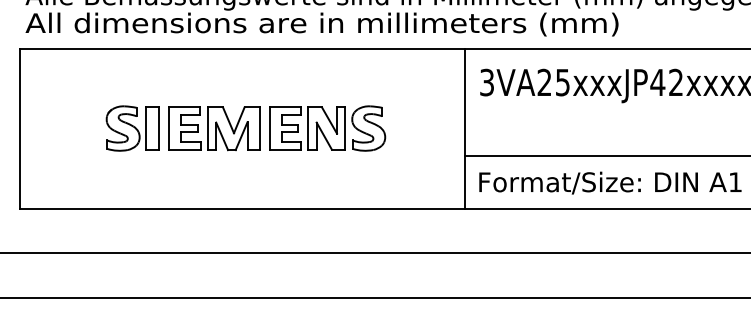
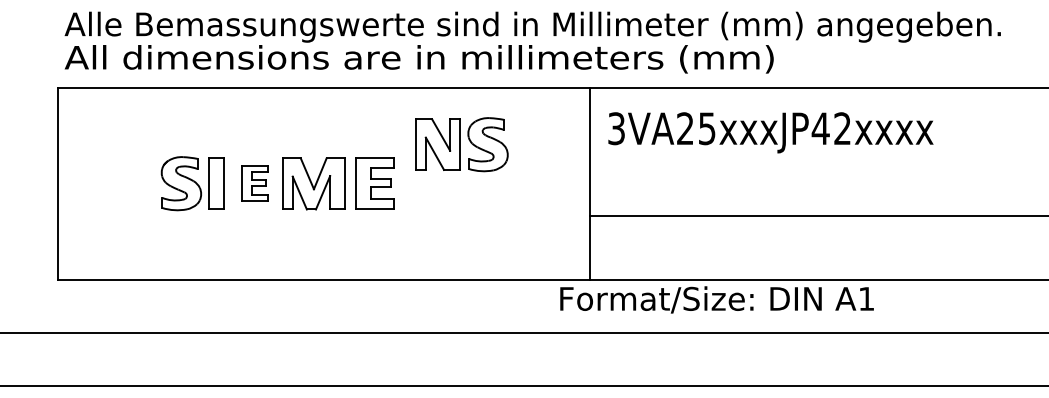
part: (184, 128) -> (254, 183), size x0.7
part: (346, 128) -> (461, 144), moved
text: (609, 182) -> (716, 299), moved

